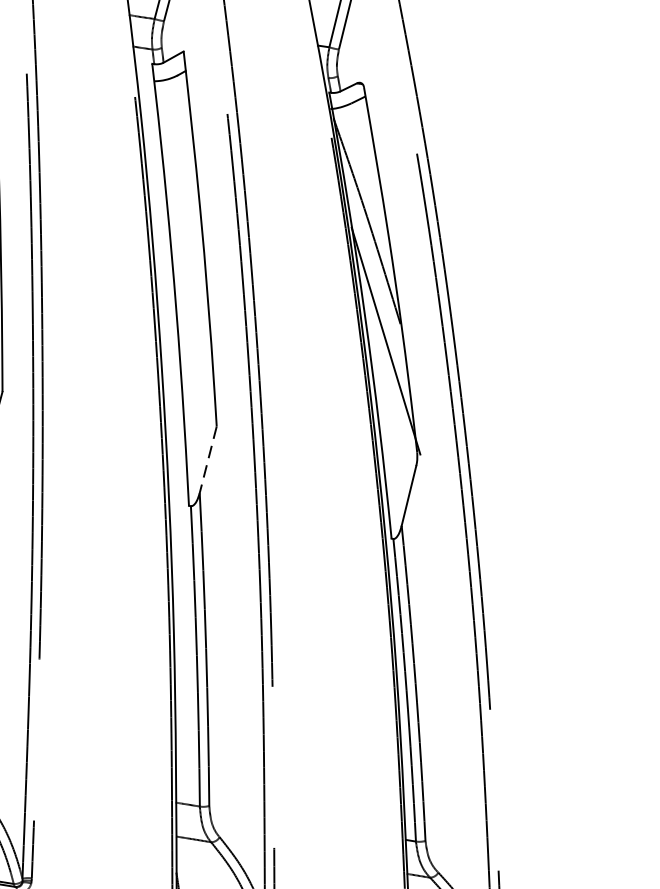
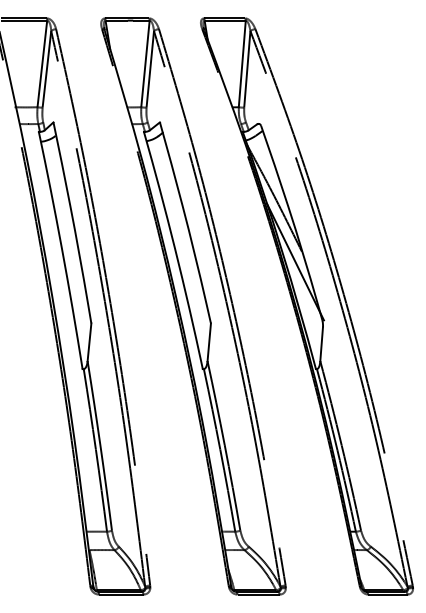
line: (208, 460) -> (209, 342), dashed -> solid

